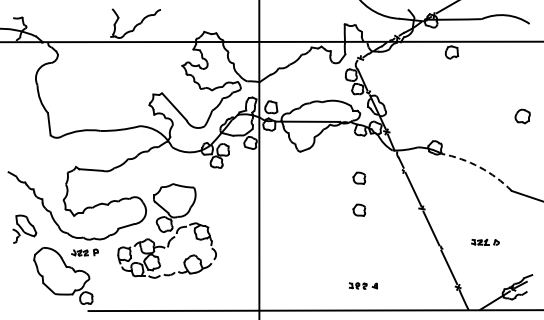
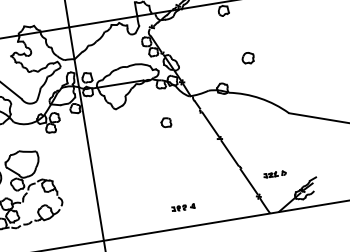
part: (522, 116) -> (248, 58), moved
arc: (479, 167) -> (260, 98), dashed -> solid
part: (359, 209) -> (170, 147), removed
part: (485, 241) -> (274, 173), moved

